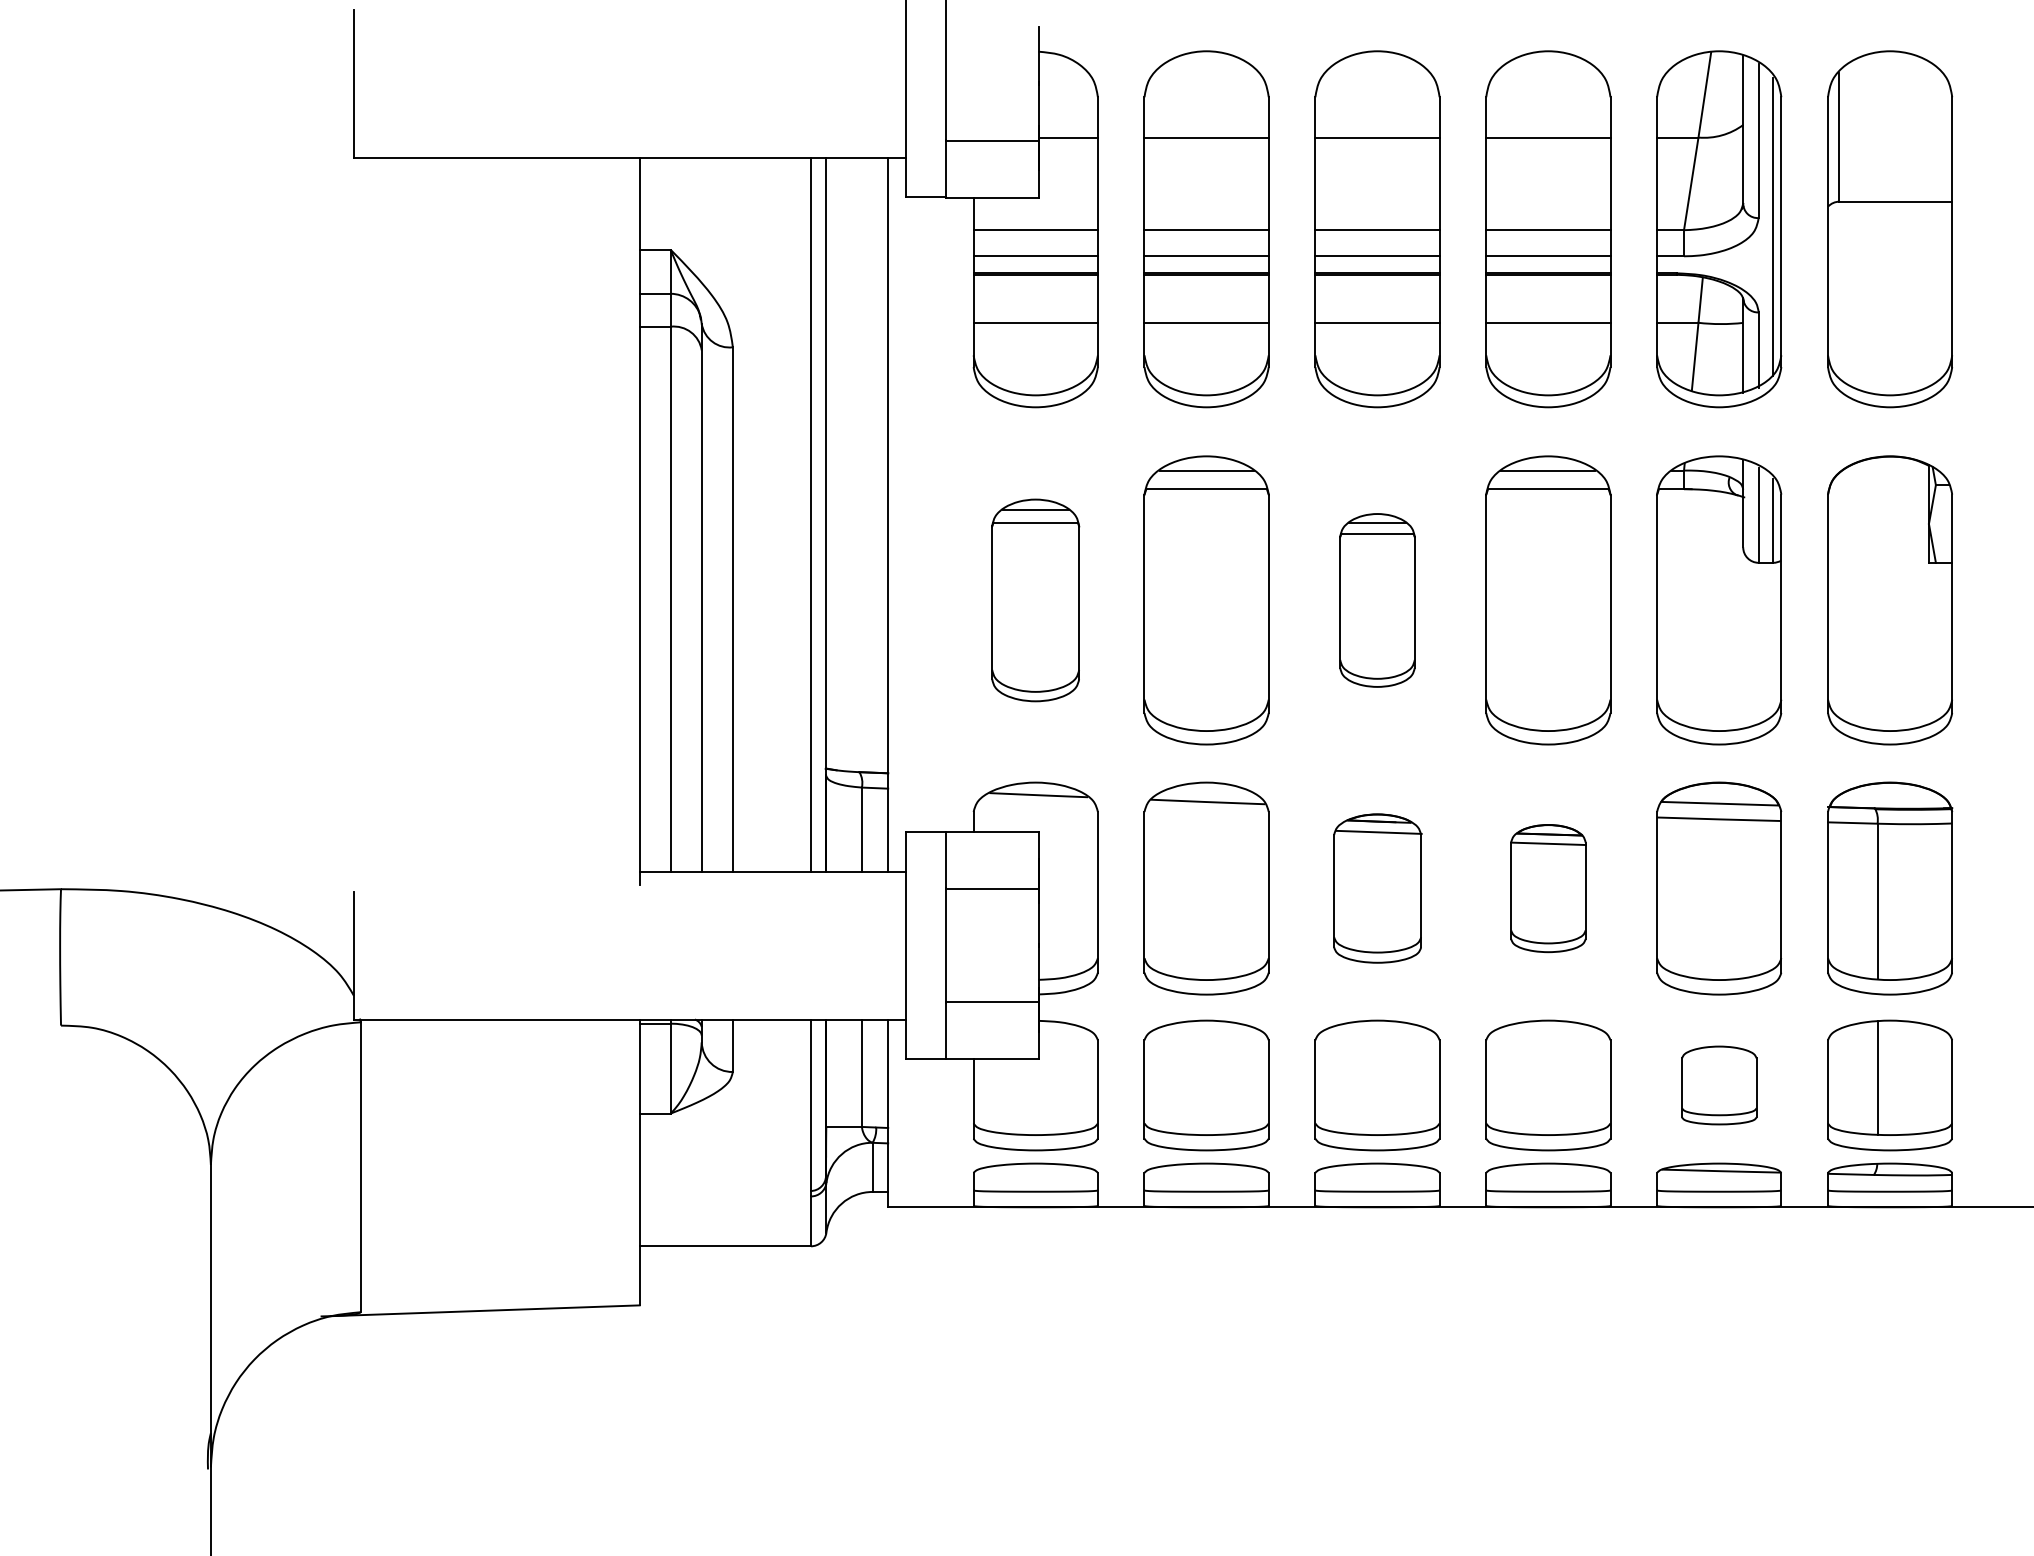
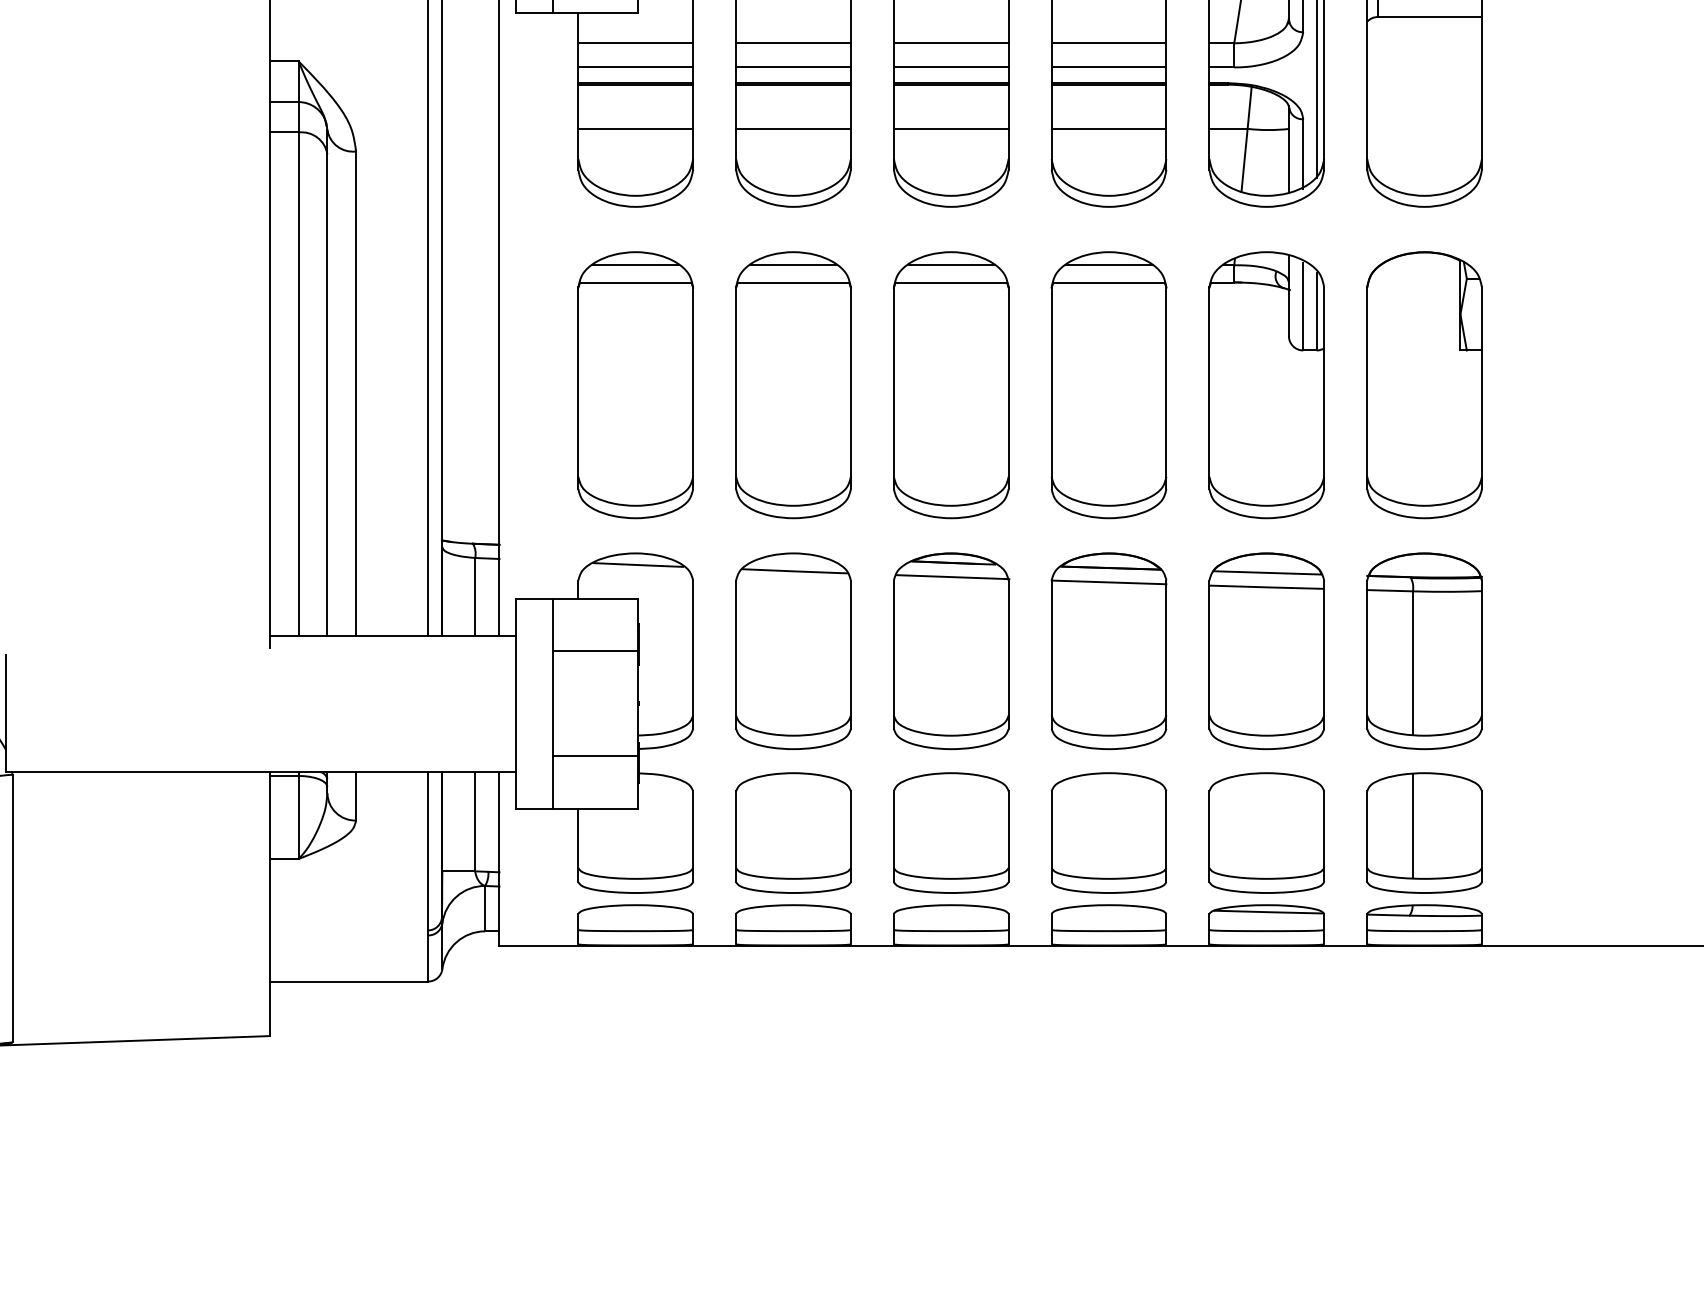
part: (1035, 600) -> (635, 385), size x1.43
part: (1377, 600) -> (951, 385), size x1.67
part: (1377, 888) -> (951, 651), size x1.43
part: (1548, 888) -> (1109, 651), size x1.67
part: (1719, 1085) -> (1267, 833), size x1.67

